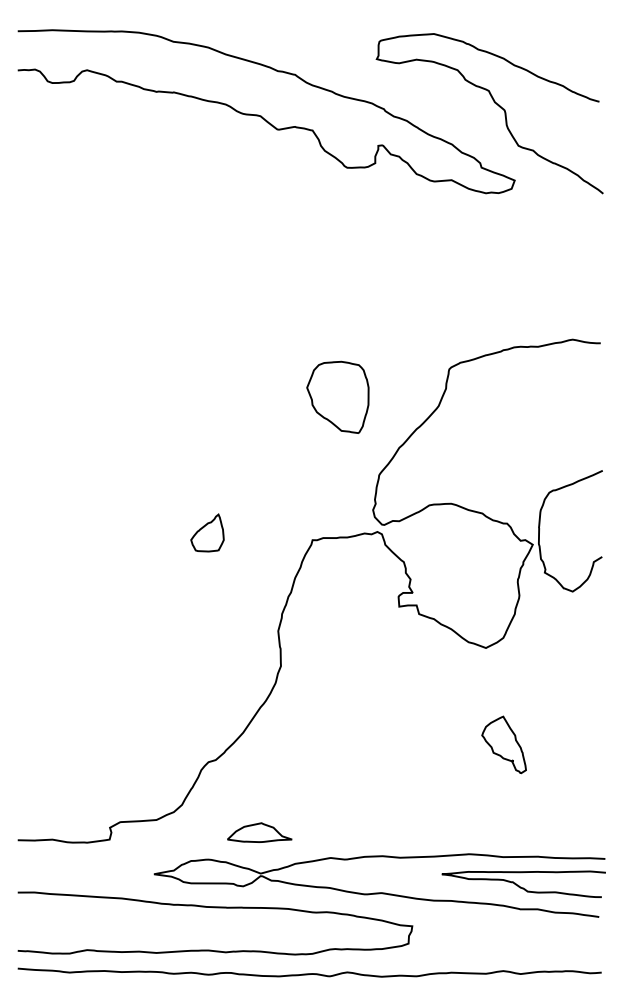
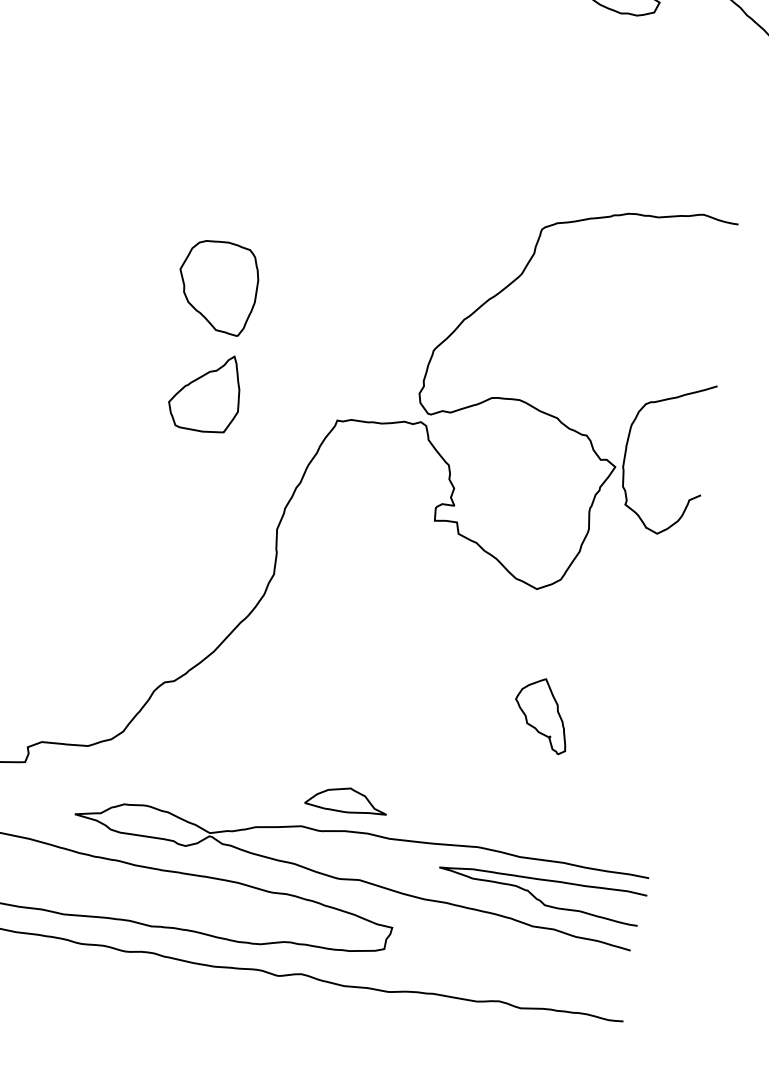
part: (337, 396) -> (217, 285), moved
part: (207, 532) -> (205, 391), size x1.67
part: (259, 832) -> (346, 799), moved

